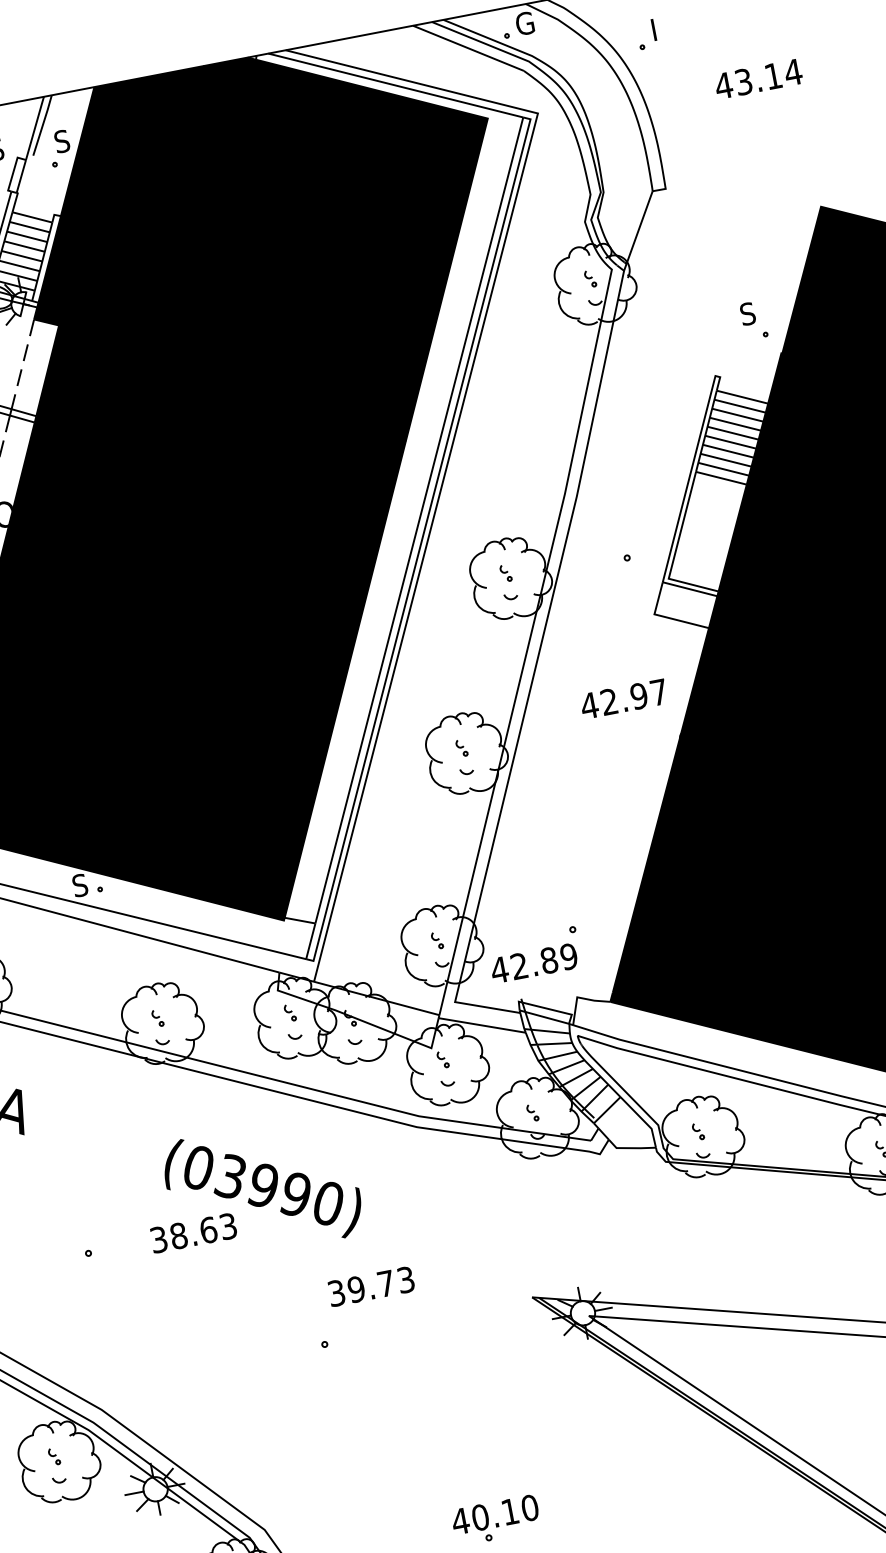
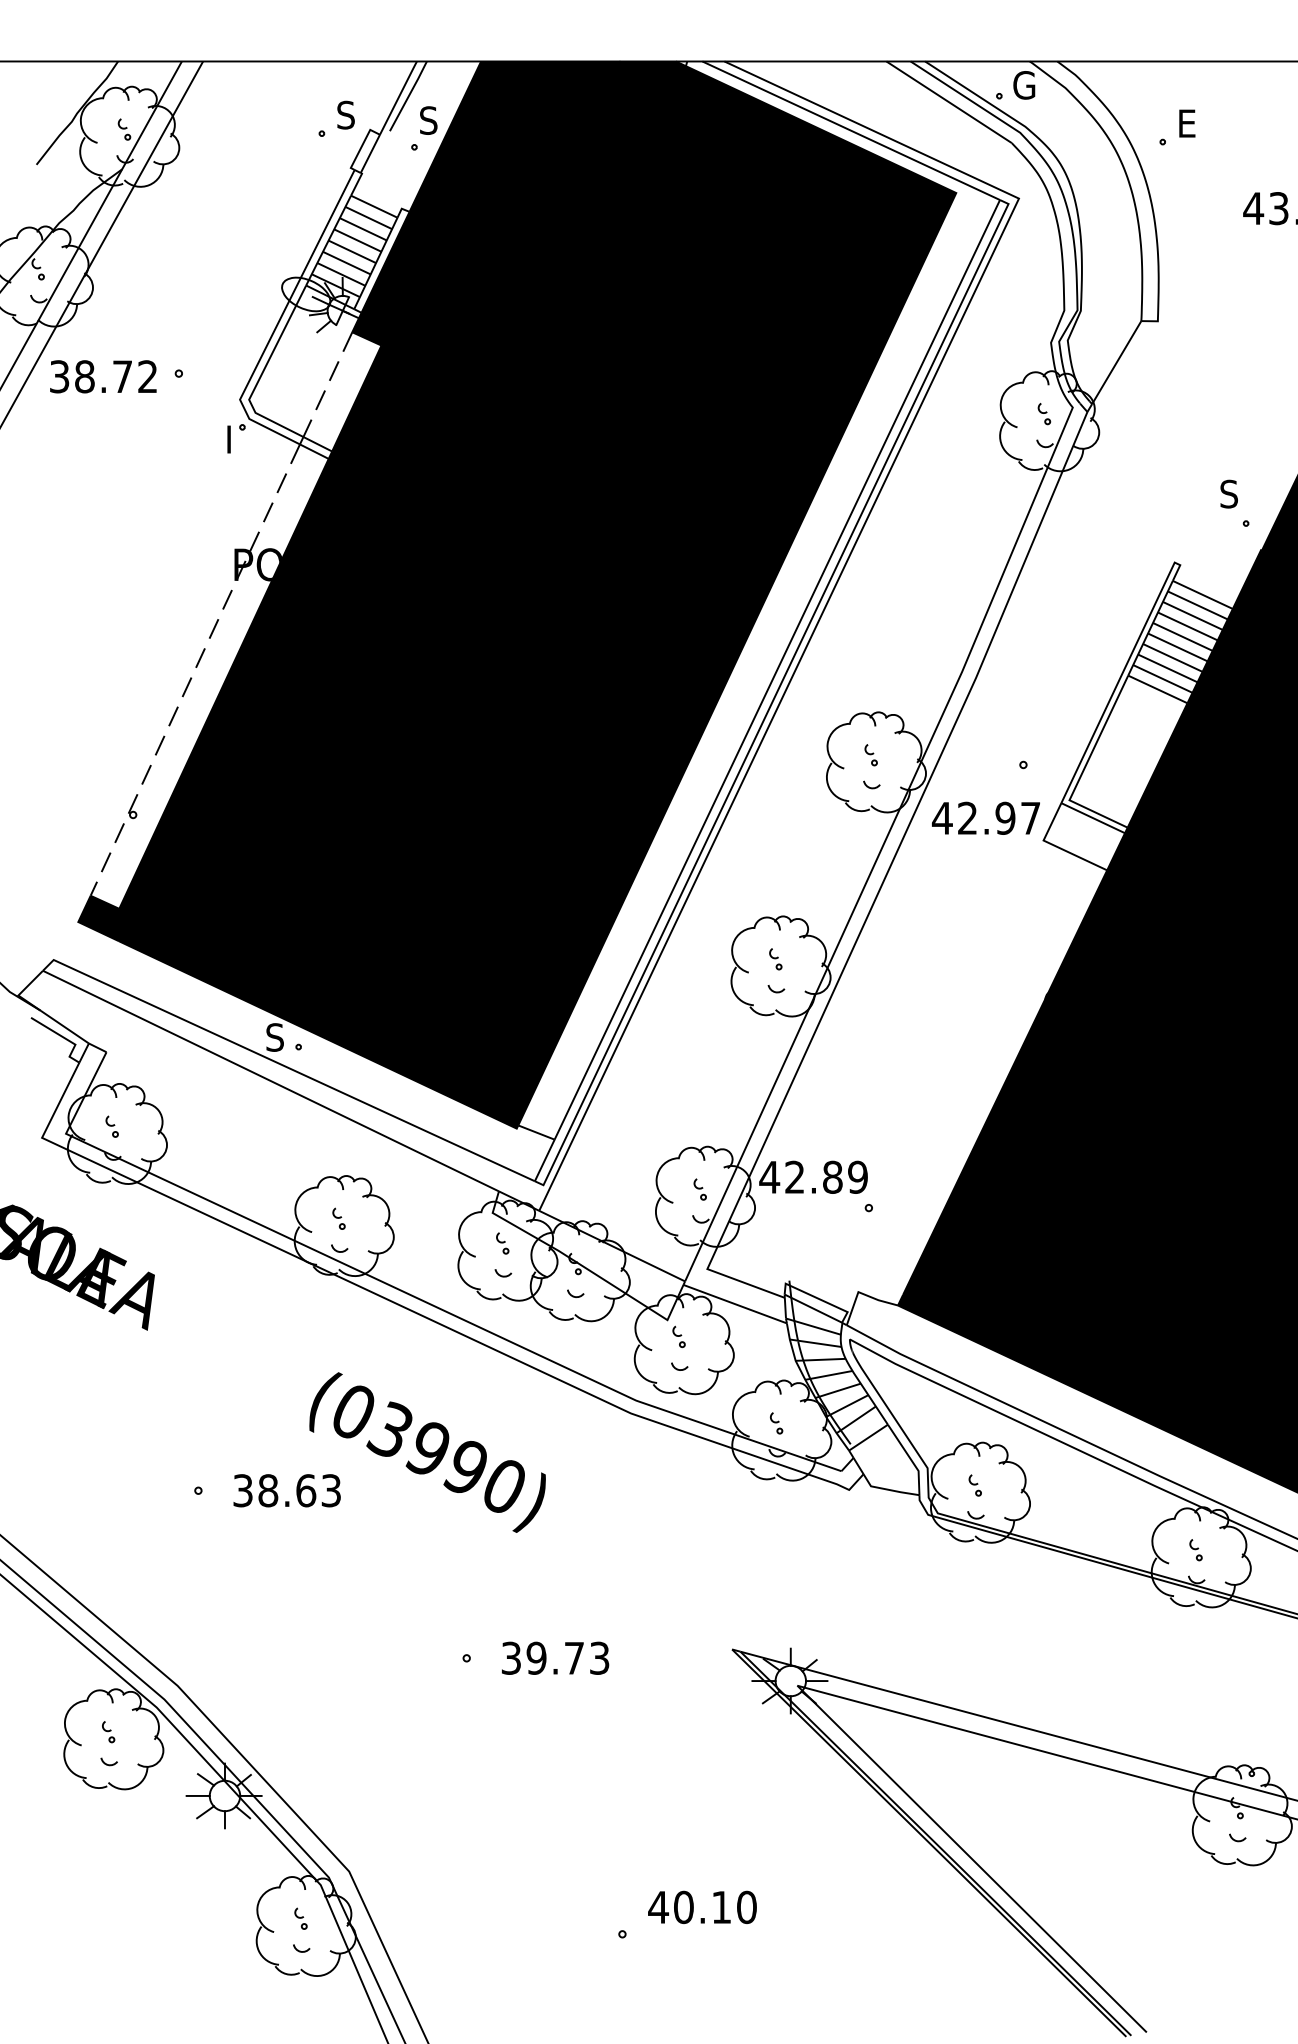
text: (659, 28) -> (1188, 123), I -> E
text: (623, 698) -> (985, 817), moved
text: (533, 962) -> (813, 1176), moved
text: (193, 1233) -> (286, 1490), moved
text: (371, 1285) -> (555, 1657), moved
text: (495, 1514) -> (702, 1906), moved

